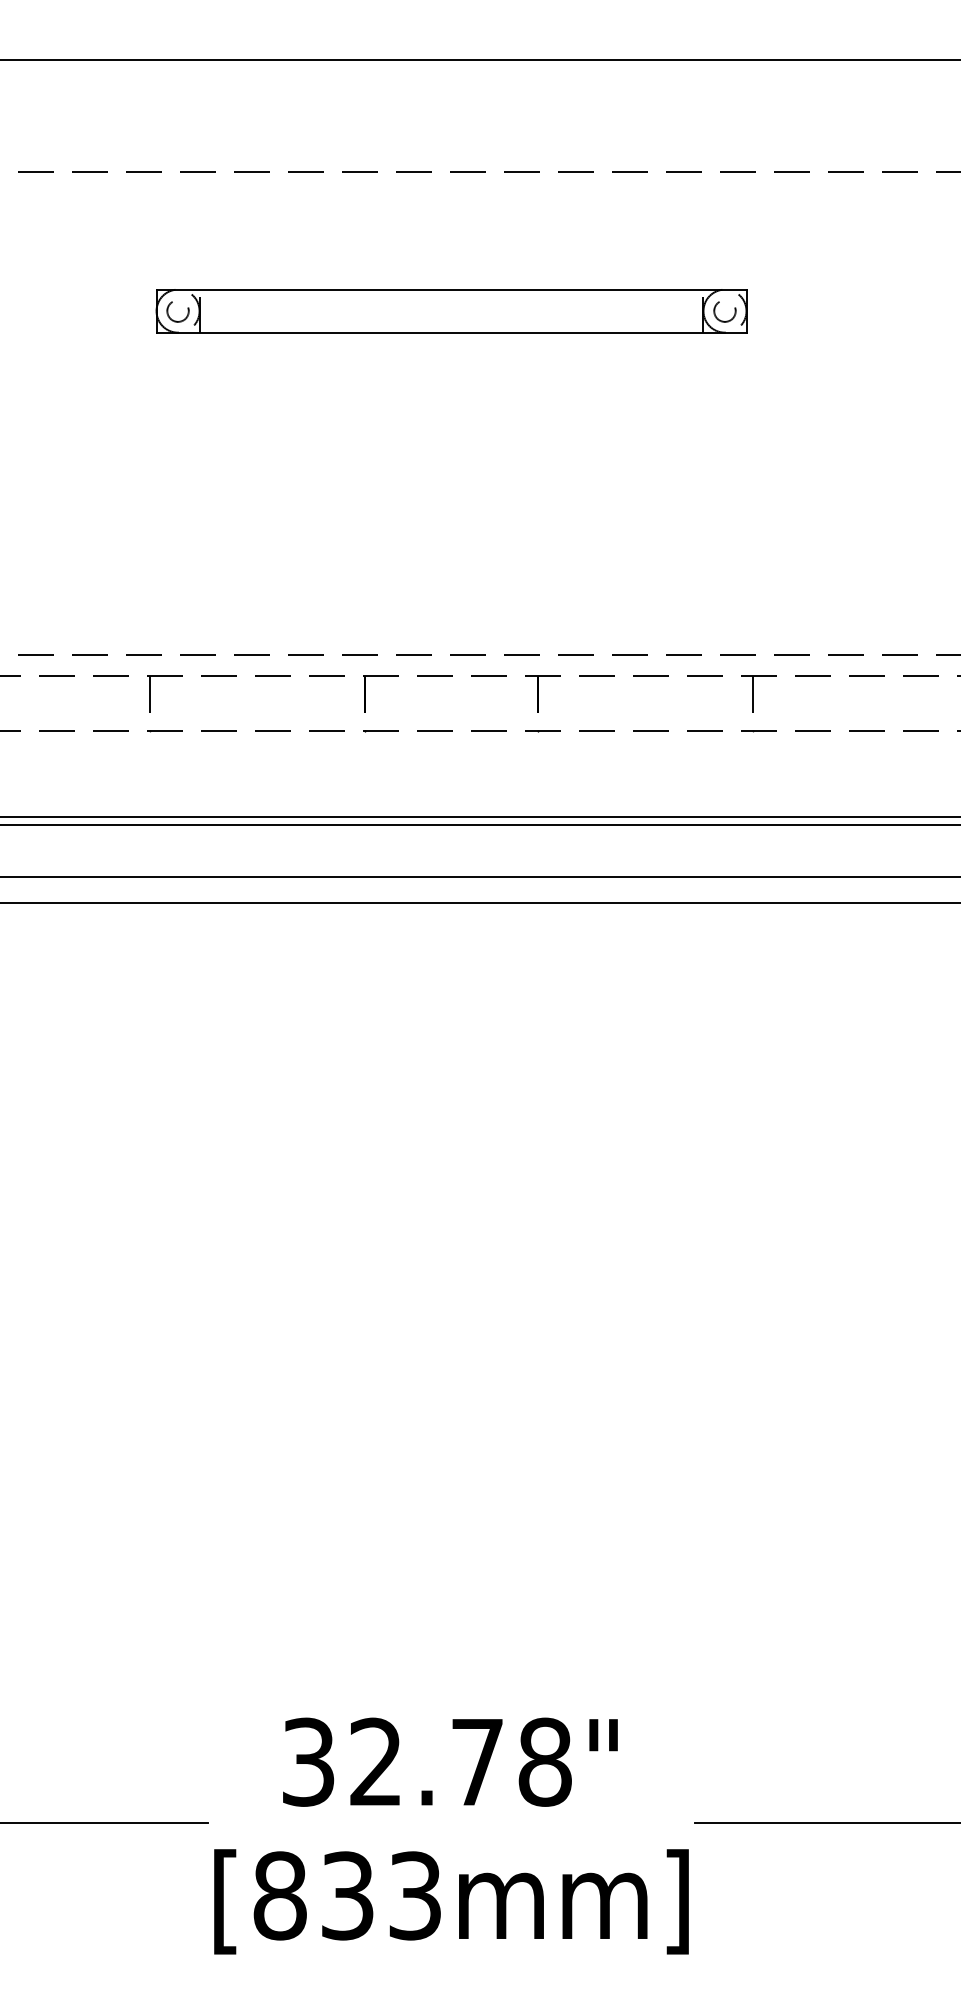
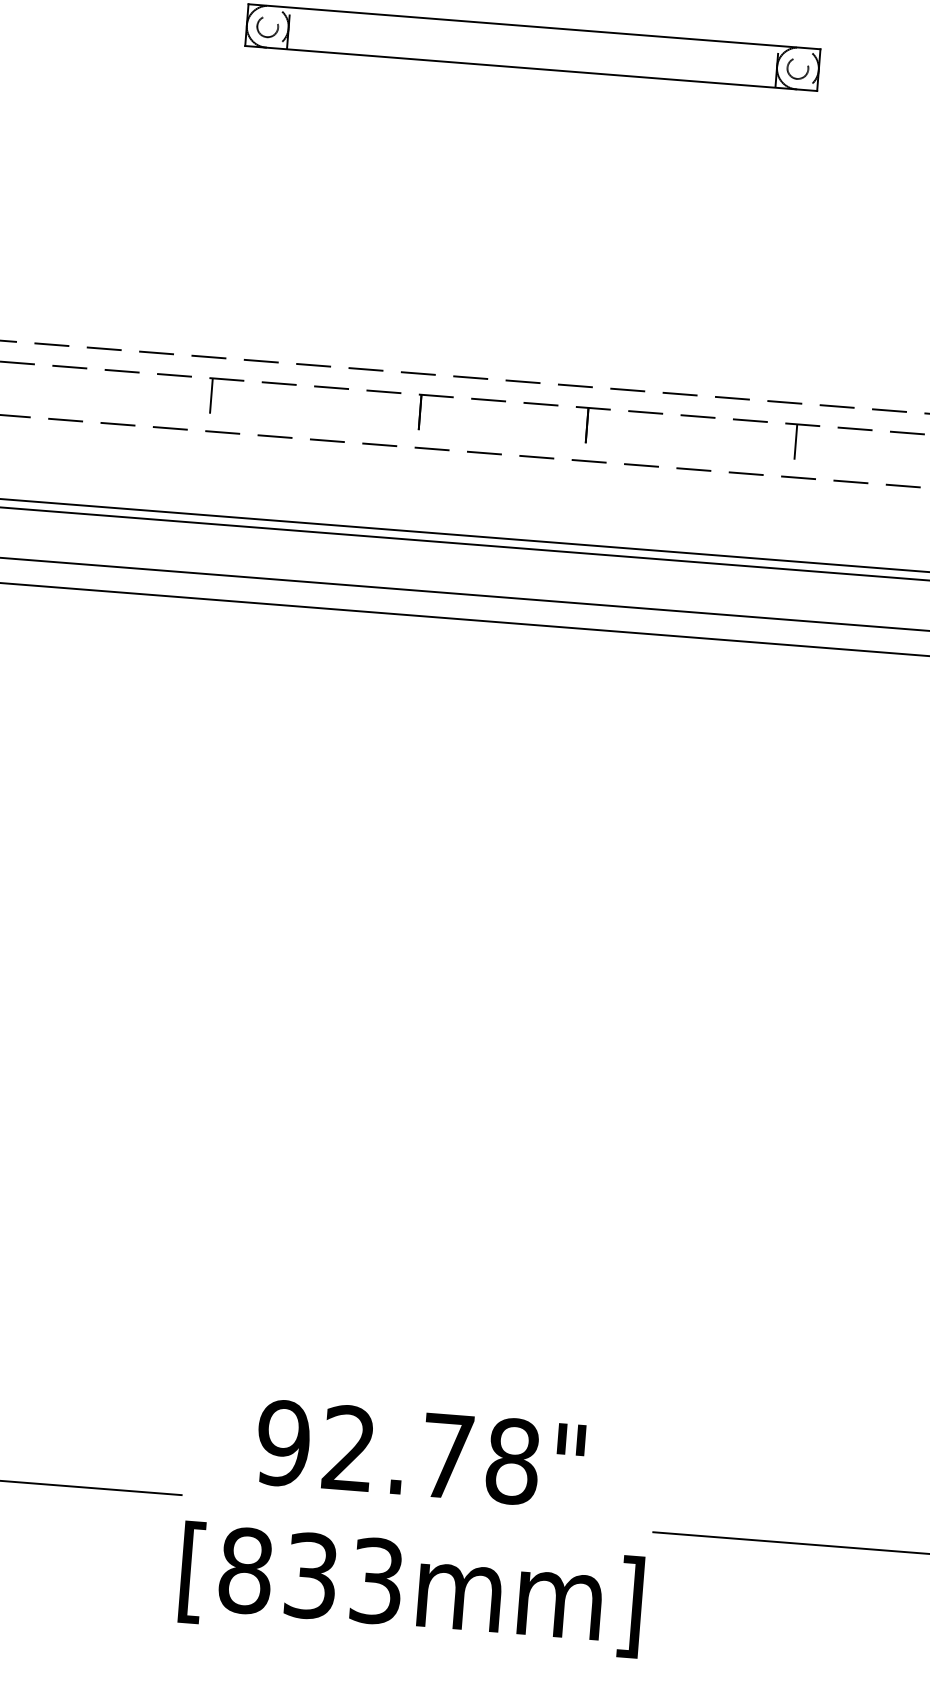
text: (308, 1761) -> (283, 1442), 32.78" -> 92.78"

